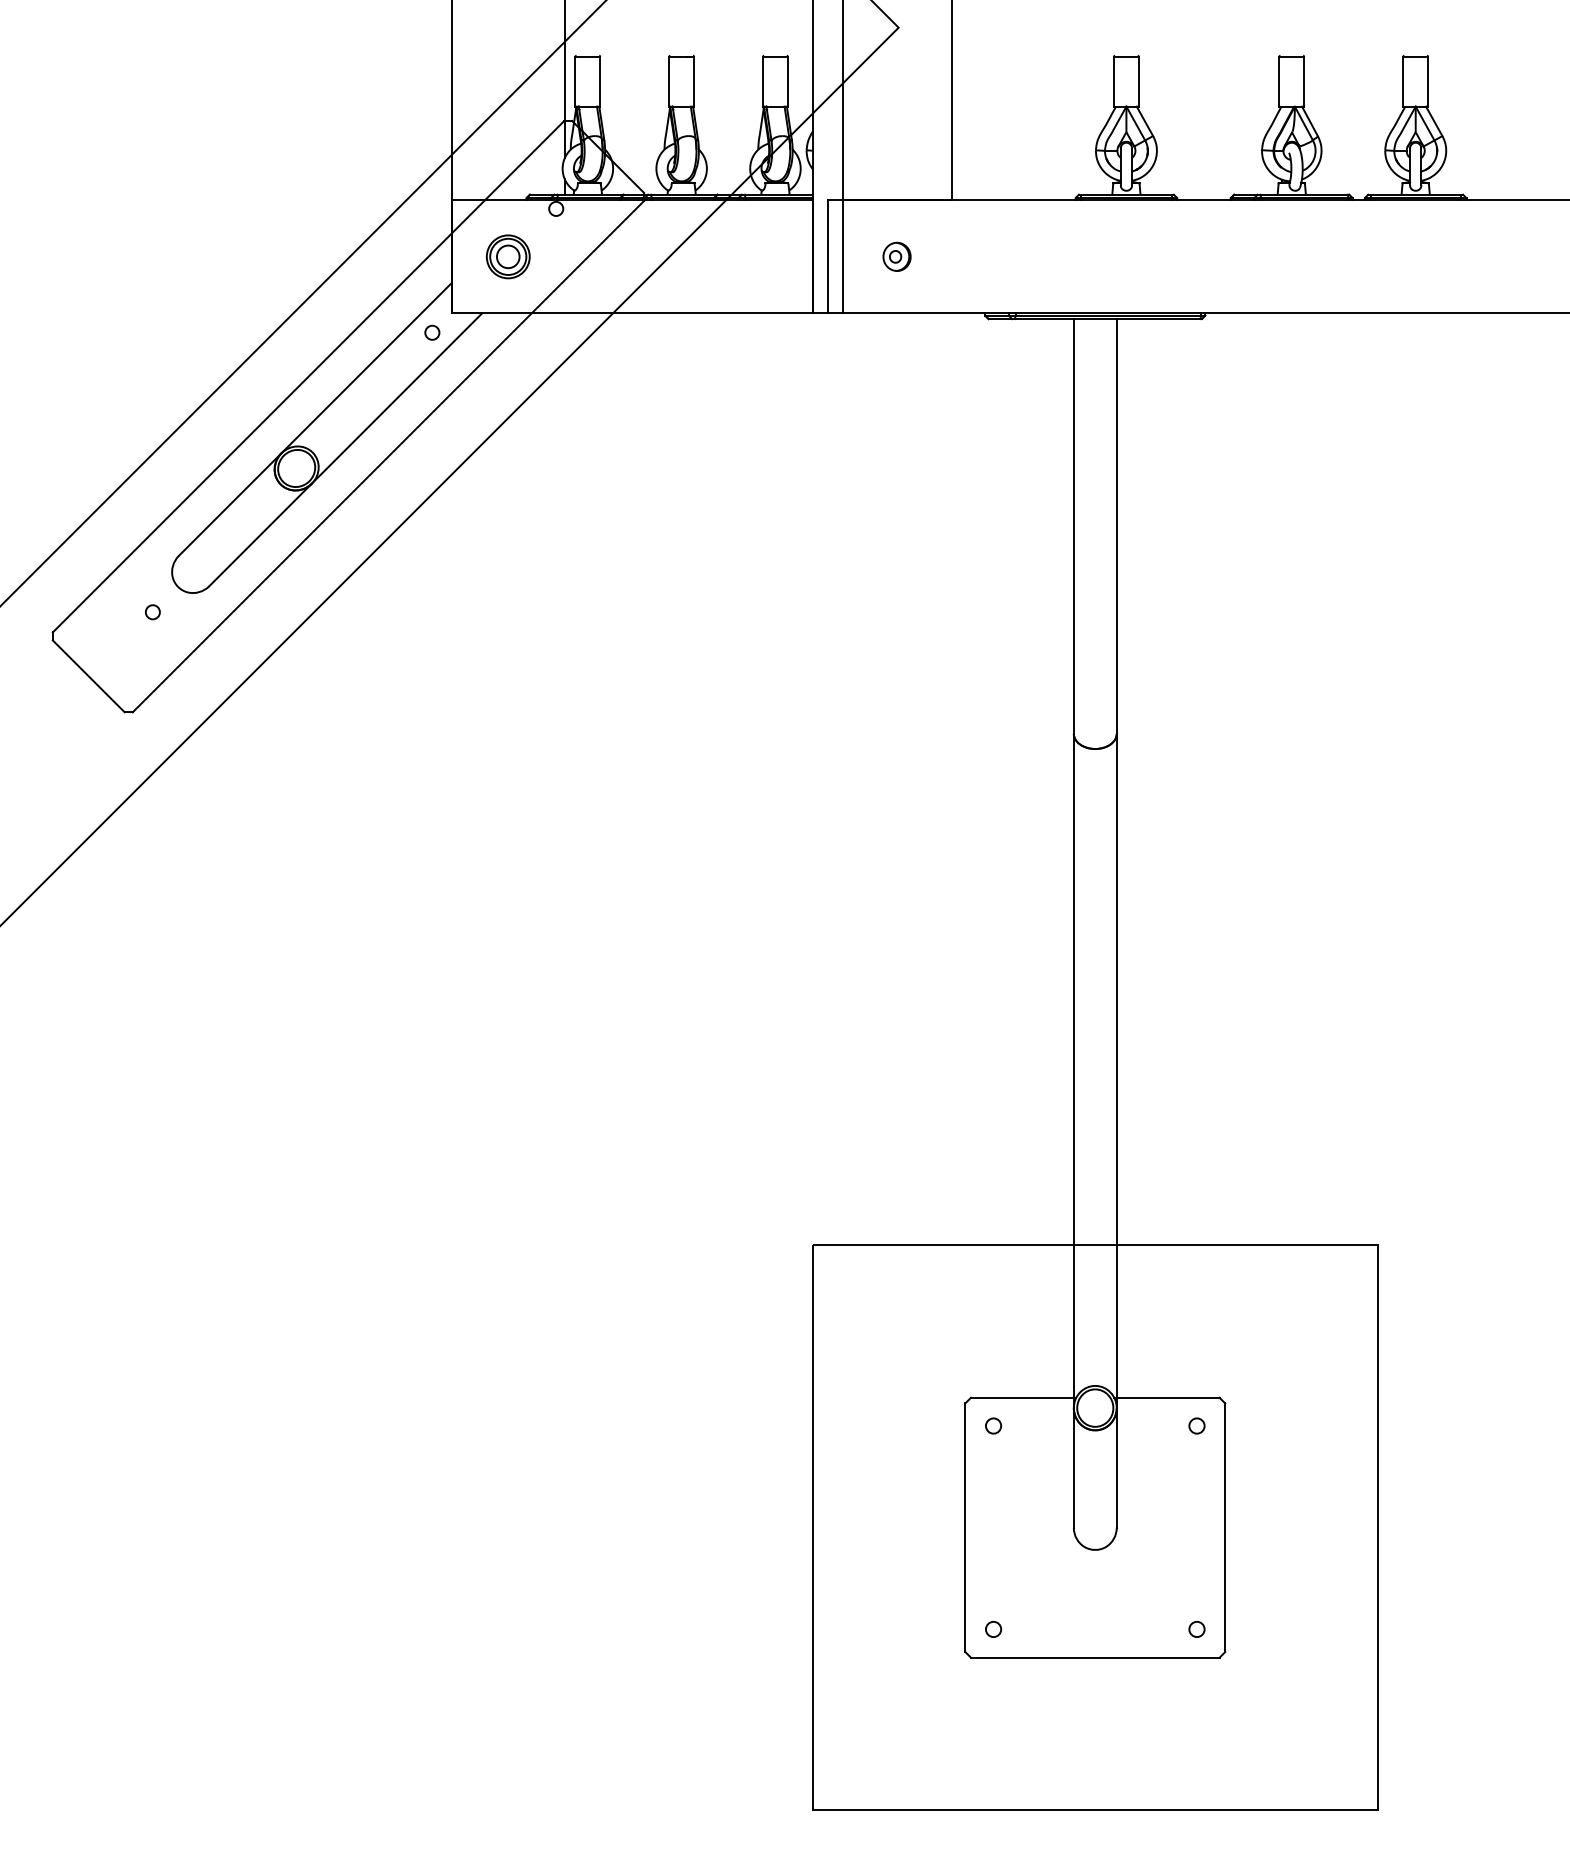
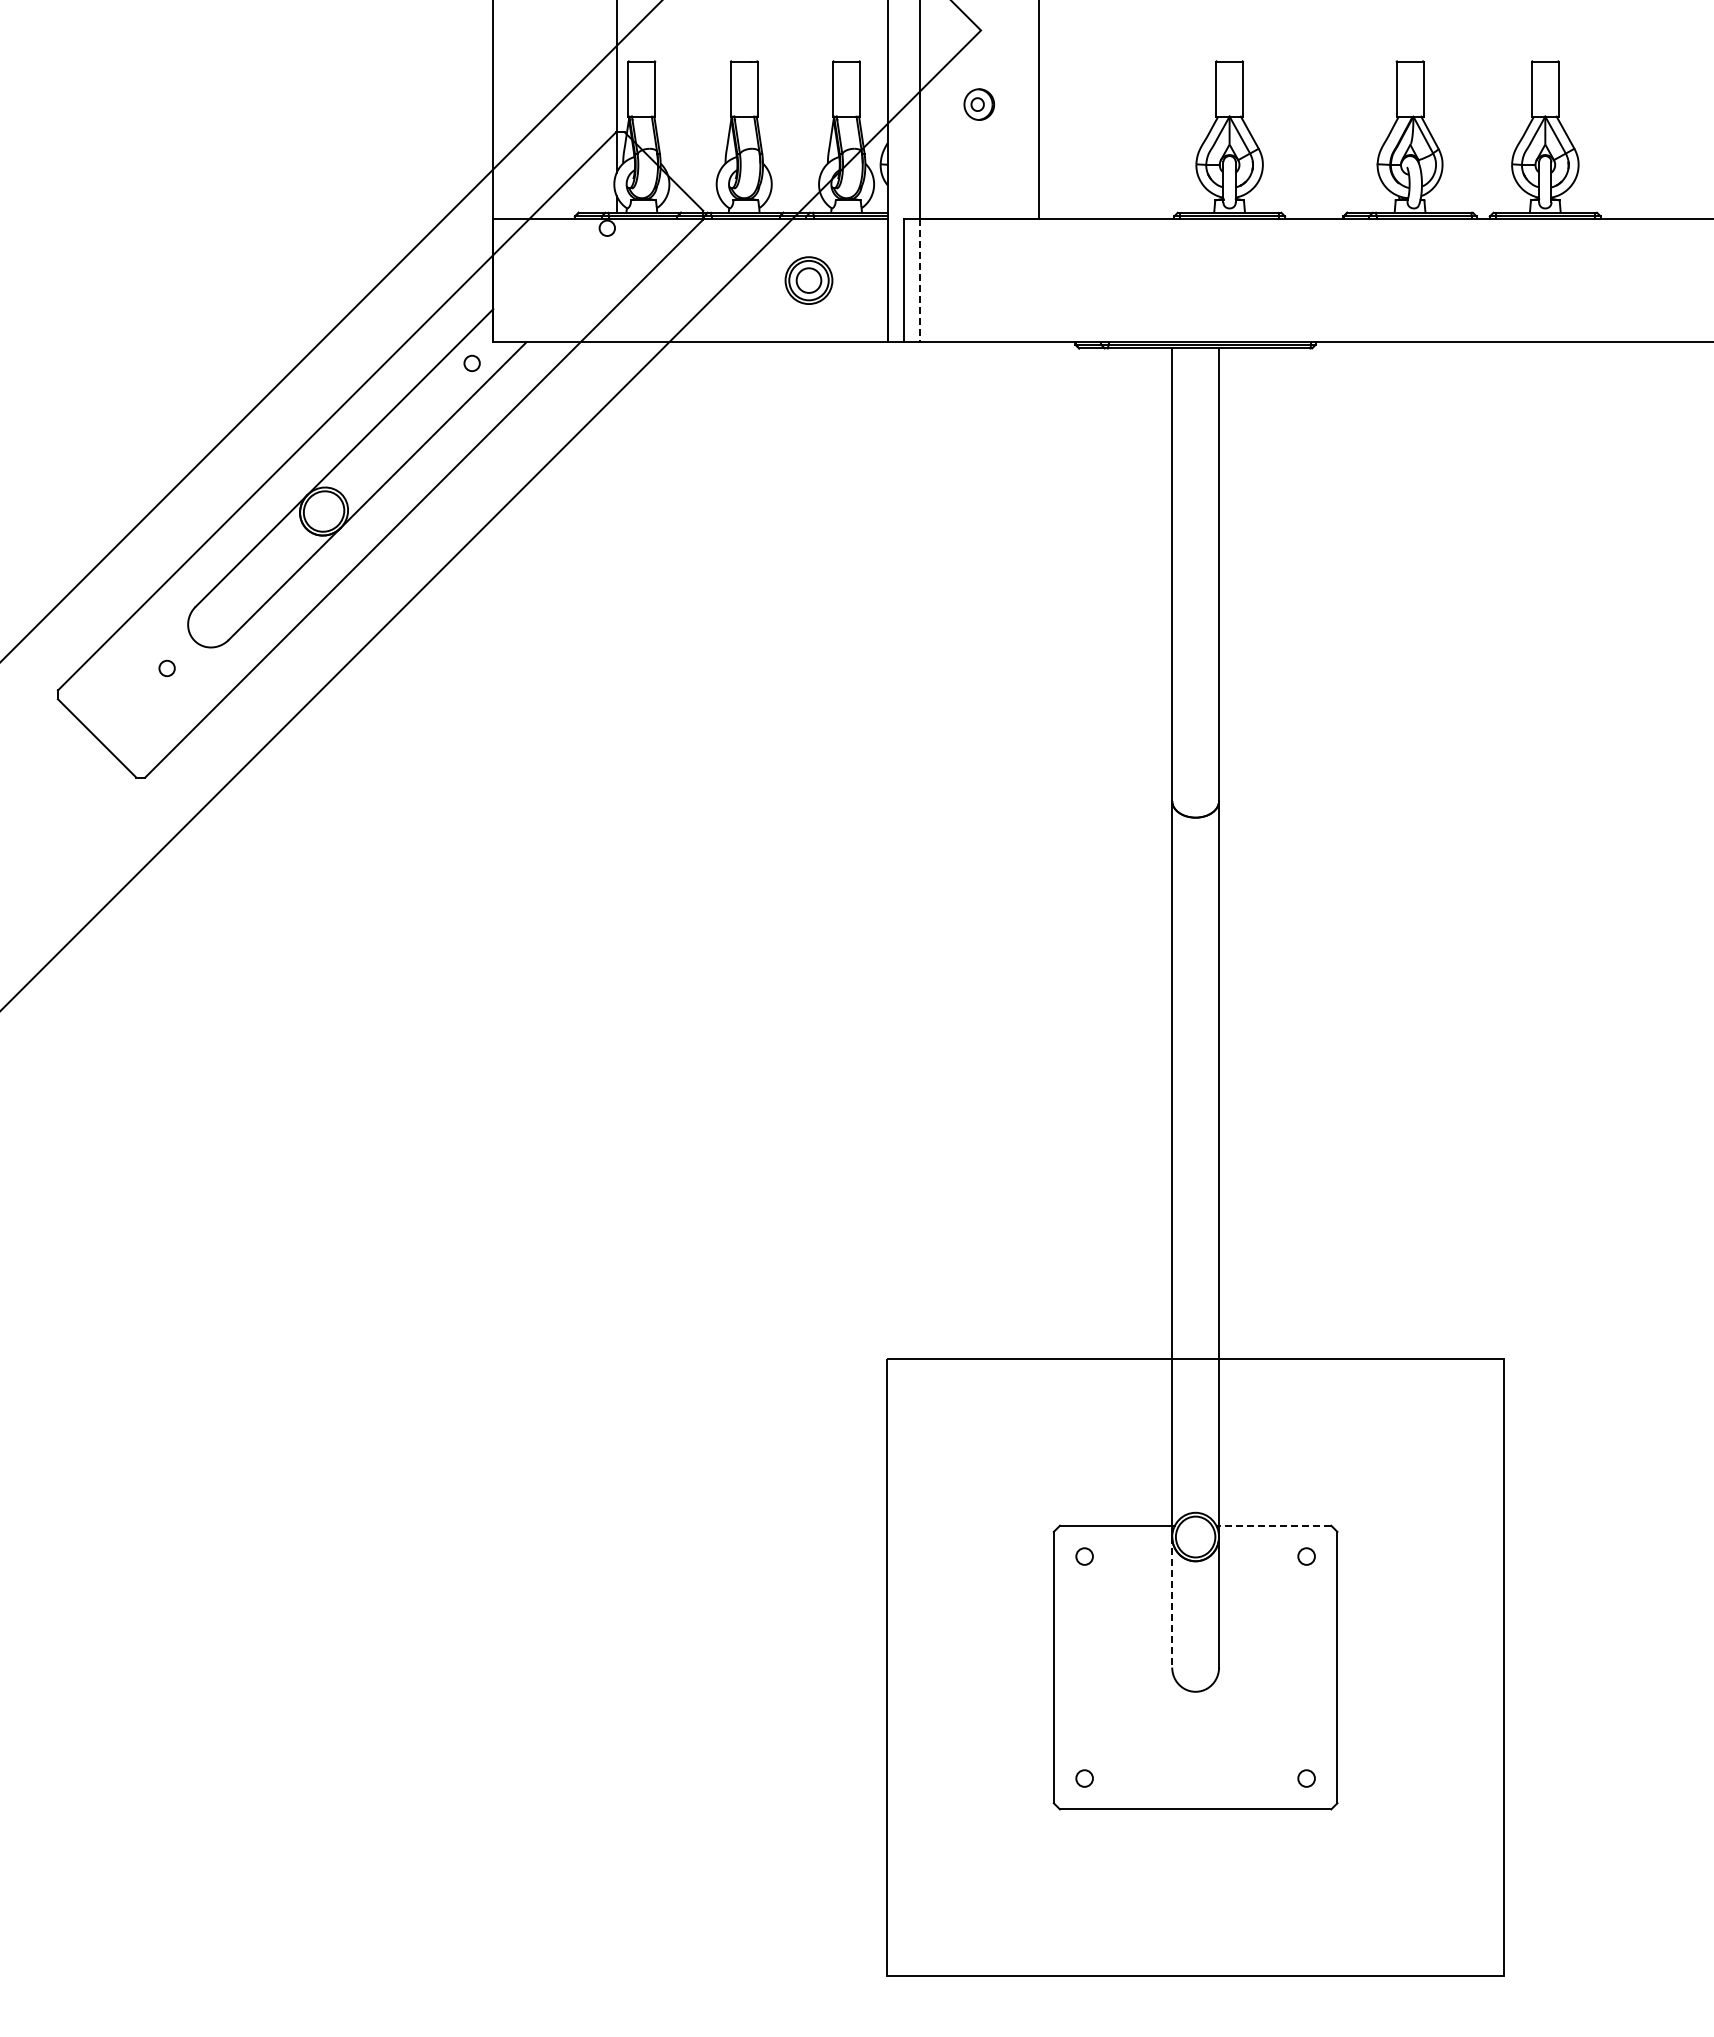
part: (507, 256) -> (808, 280), moved
line: (842, 256) -> (919, 280), solid -> dashed
part: (897, 256) -> (979, 104), moved
line: (1166, 1397) -> (1273, 1525), solid -> dashed
line: (1074, 1468) -> (1172, 1602), solid -> dashed

